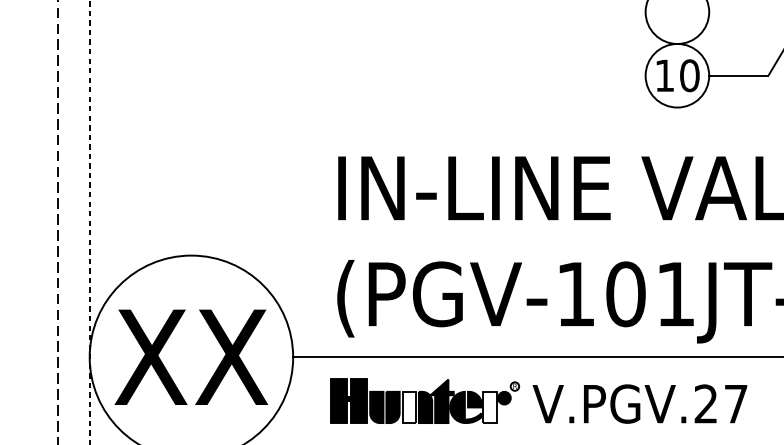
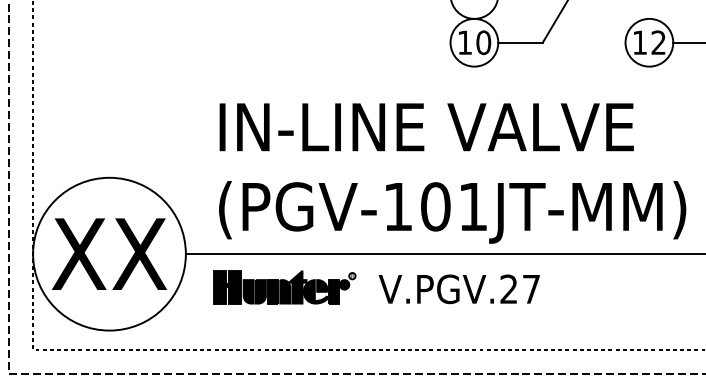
text: (638, 404) -> (458, 289), moved
fill: (409, 407) -> (273, 291), added
fill: (489, 407) -> (333, 291), added

